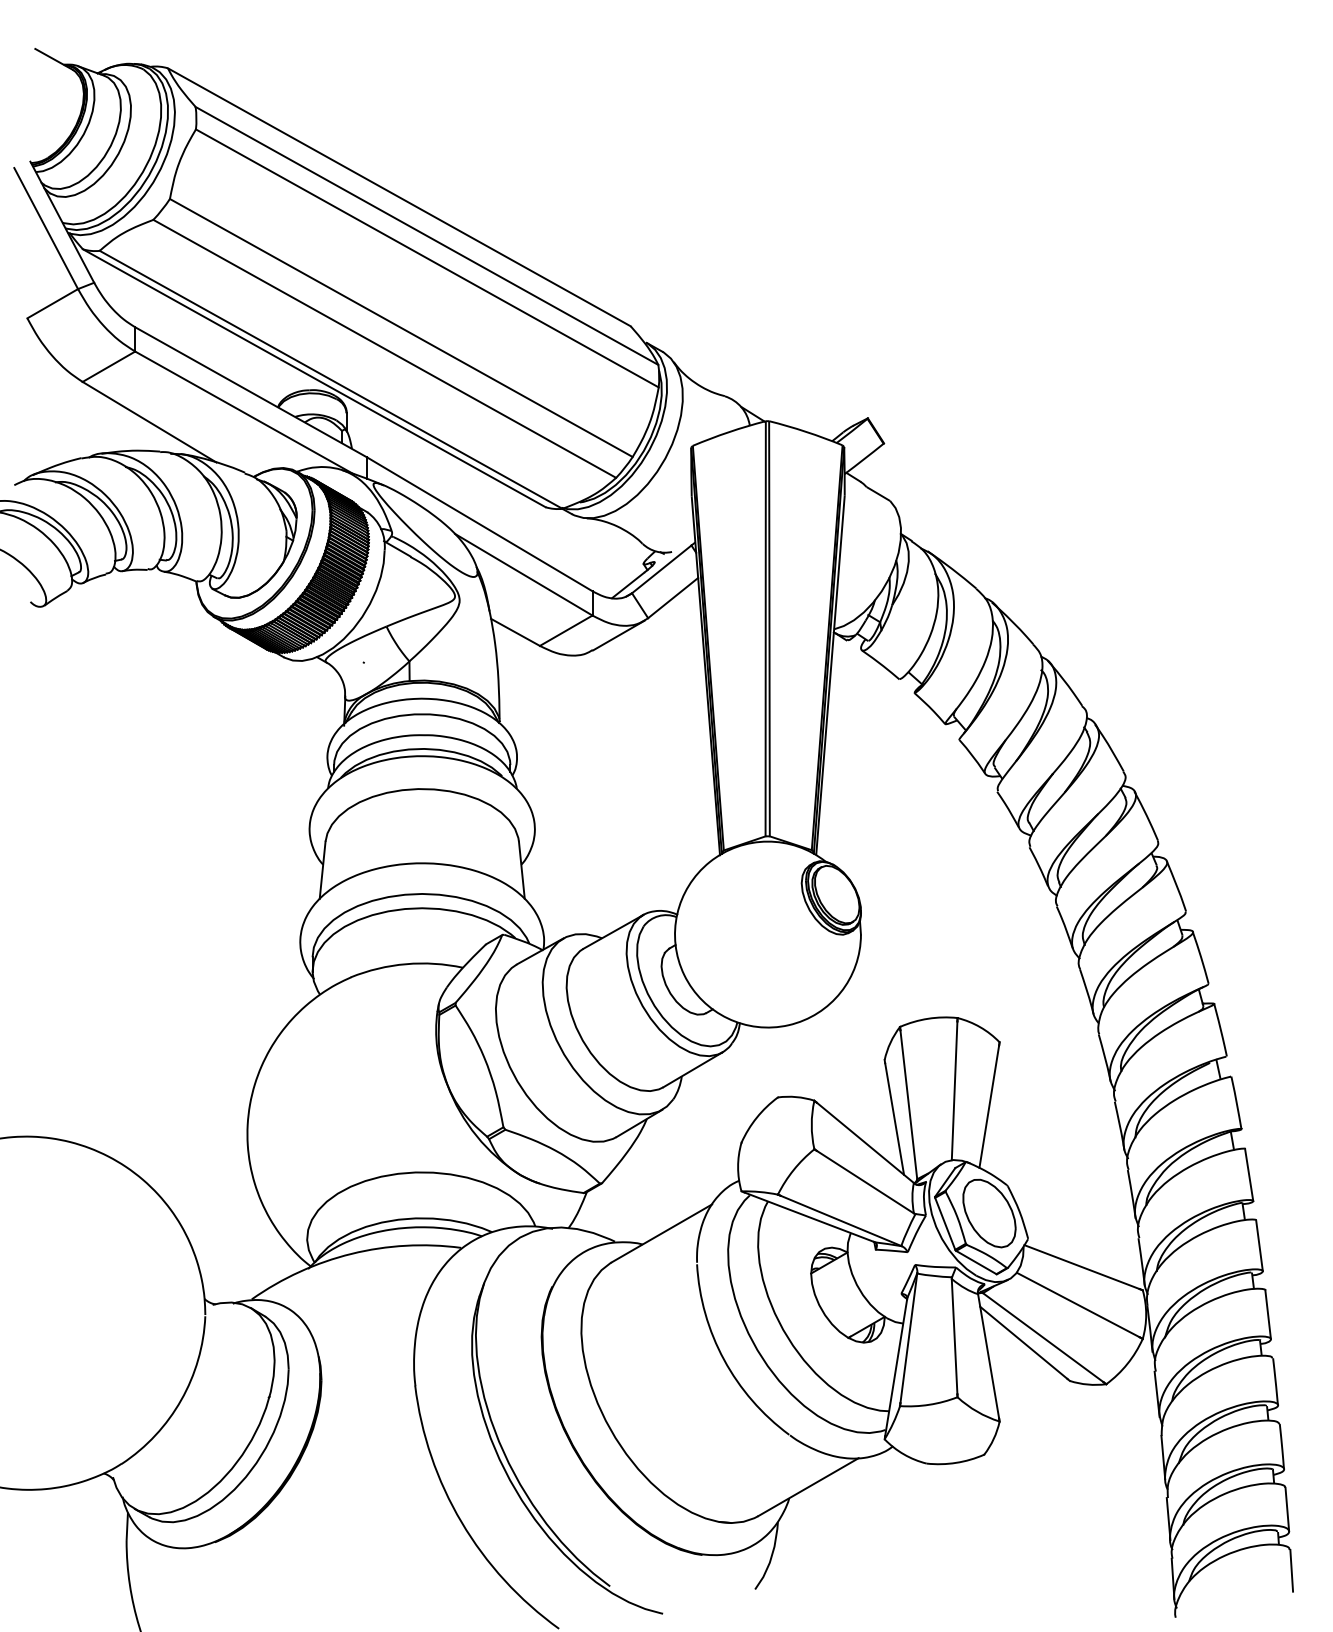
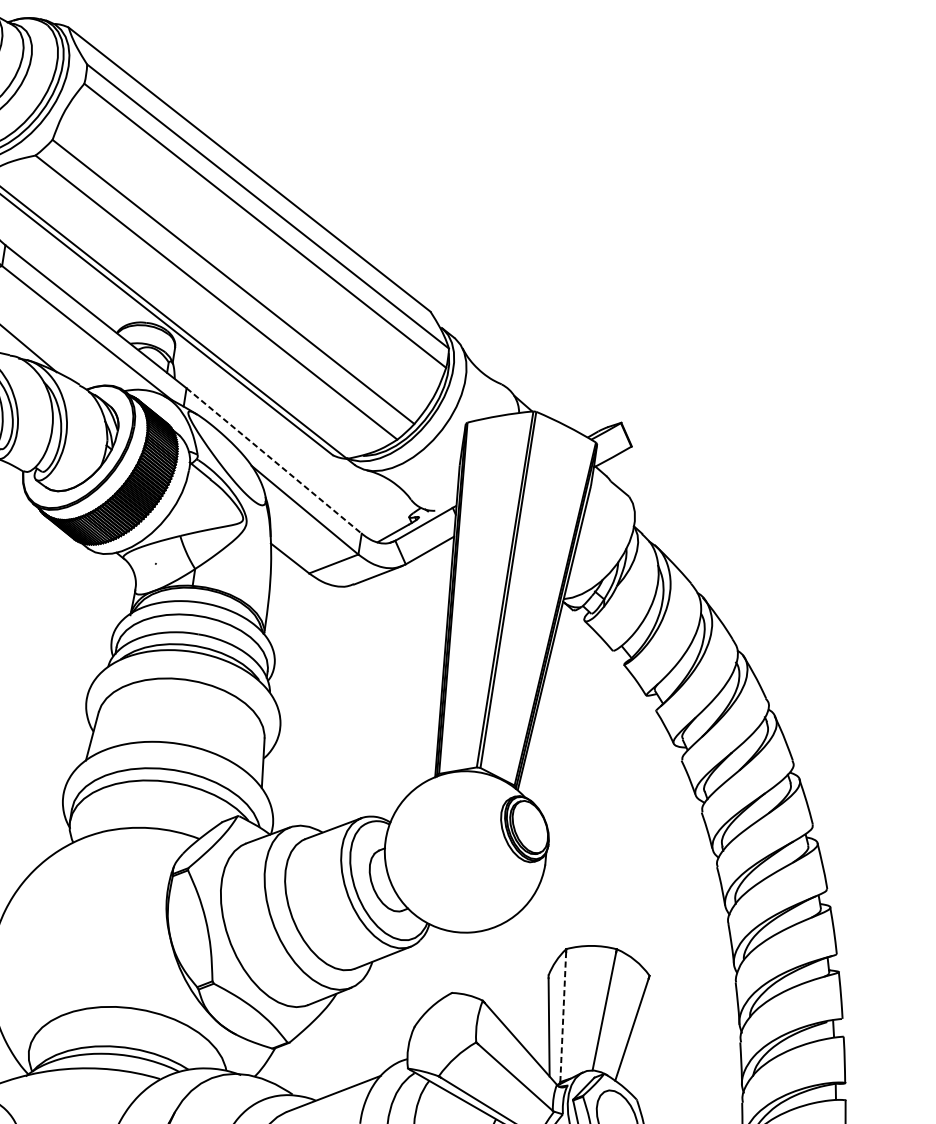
line: (480, 524) -> (274, 461), solid -> dashed
line: (908, 1104) -> (562, 1016), solid -> dashed

